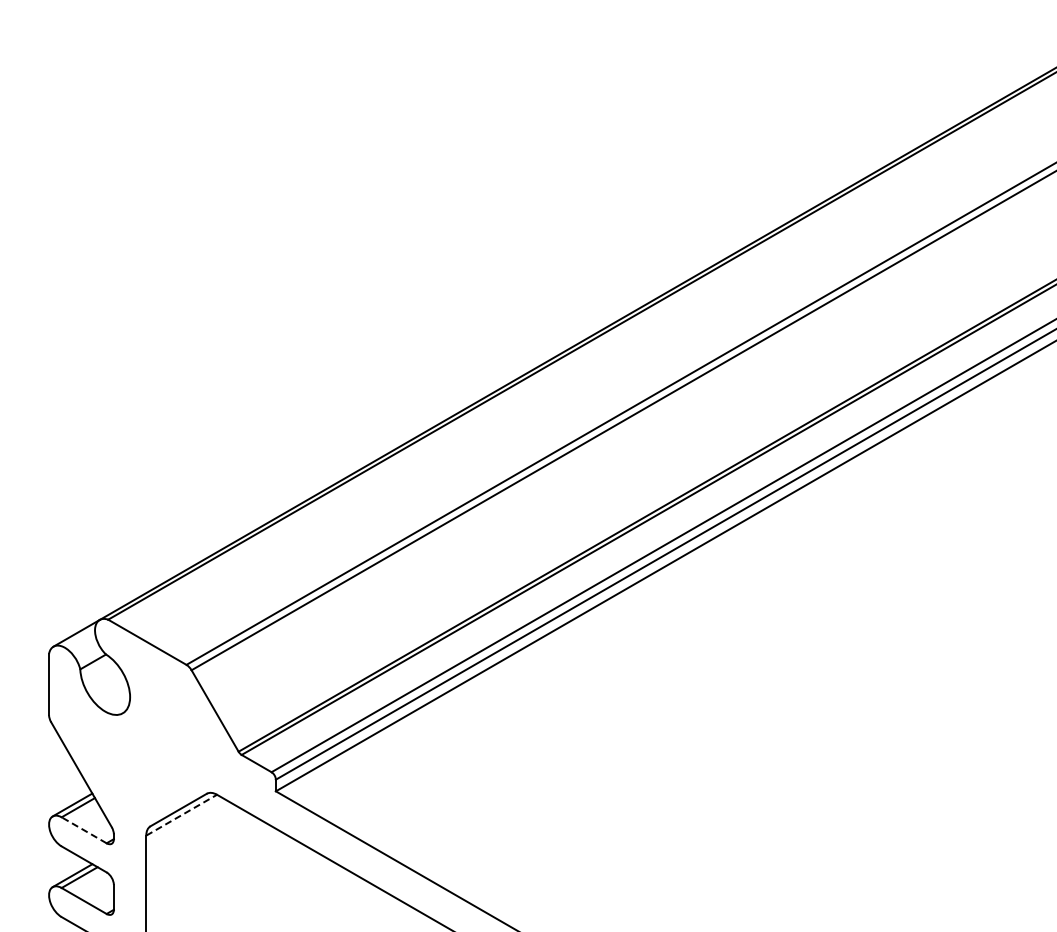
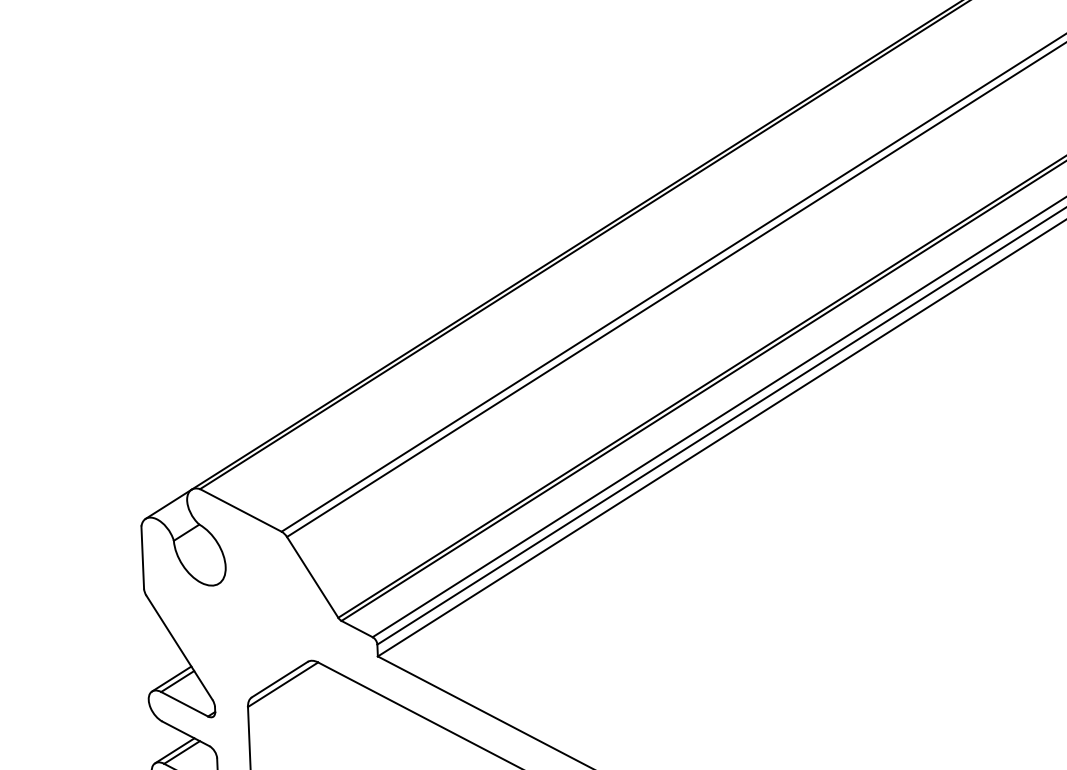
line: (181, 815) -> (282, 685), dashed -> solid
line: (84, 830) -> (184, 704), dashed -> solid

